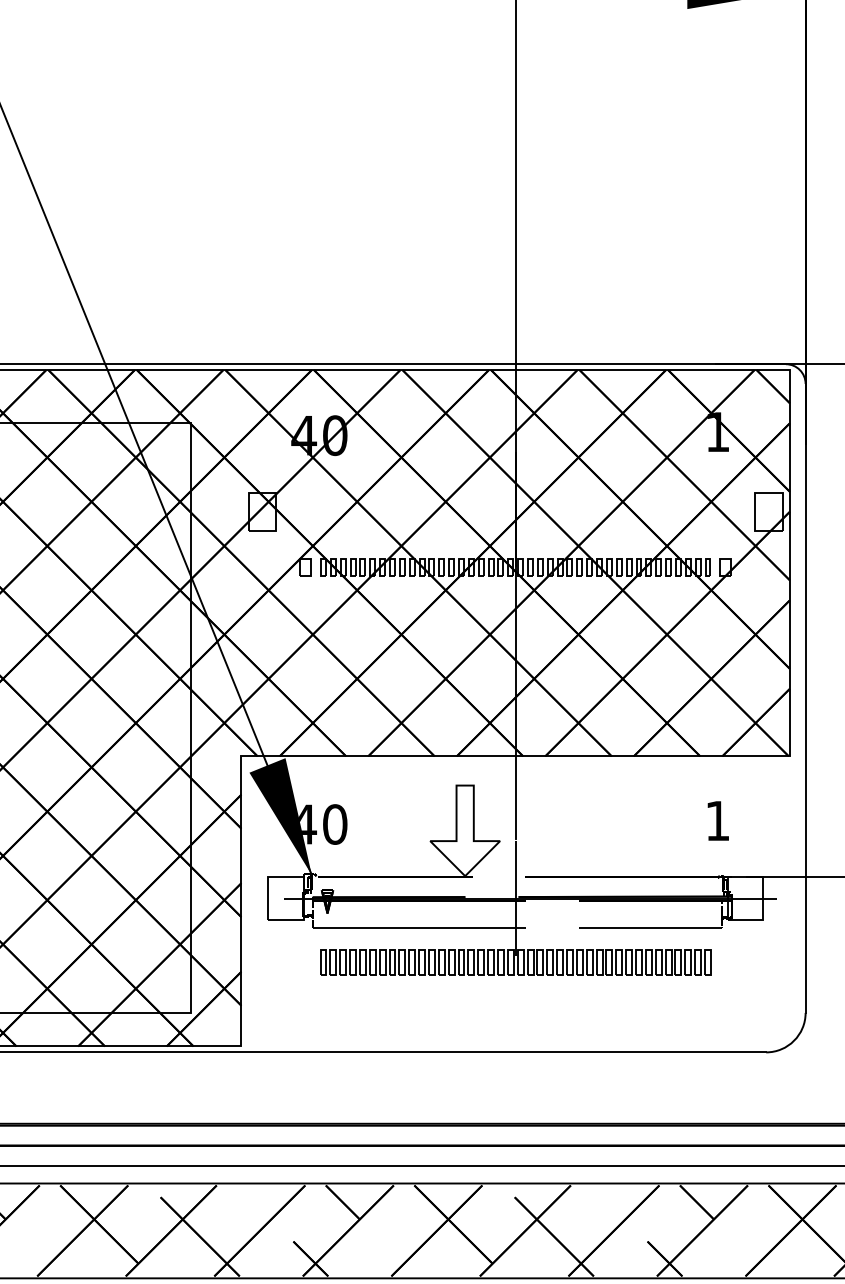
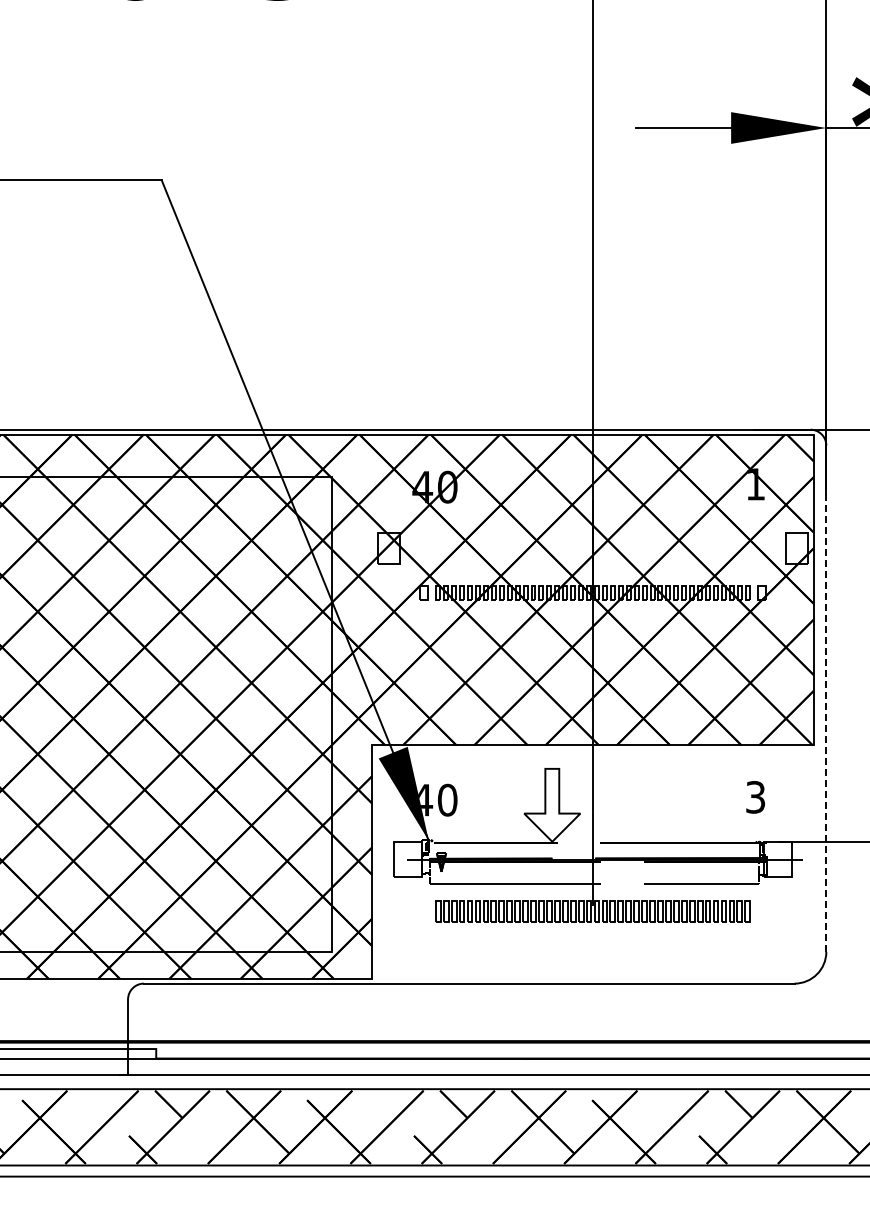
line: (805, 698) -> (826, 698), solid -> dashed
text: (717, 821) -> (755, 797), 1 -> 3

